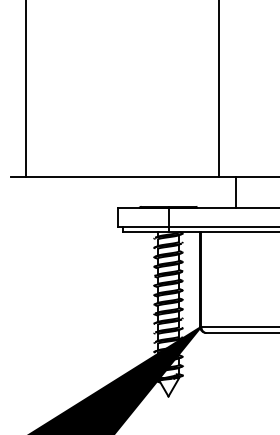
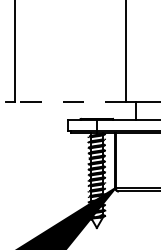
line: (122, 176) -> (70, 101), solid -> dashed

